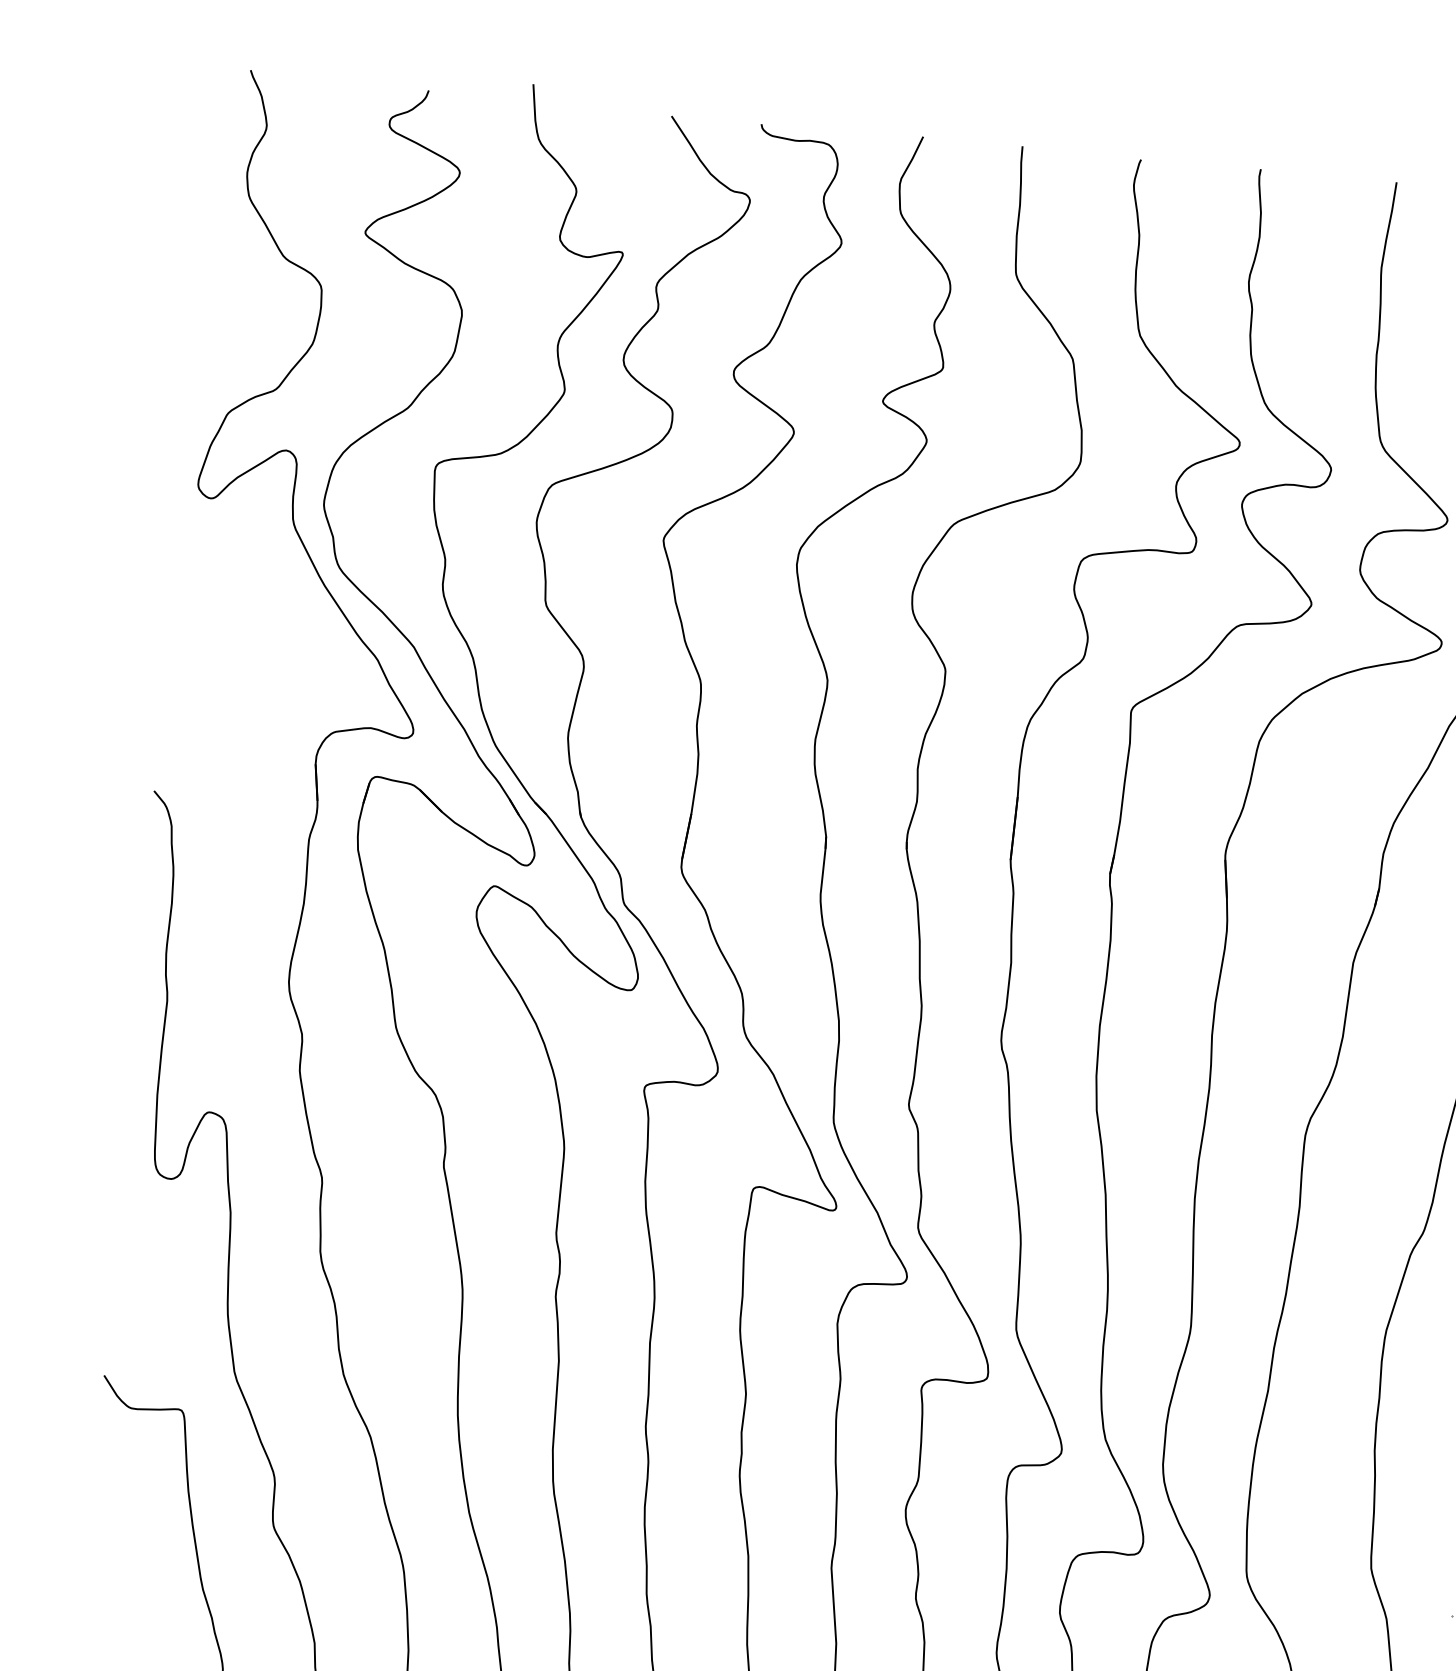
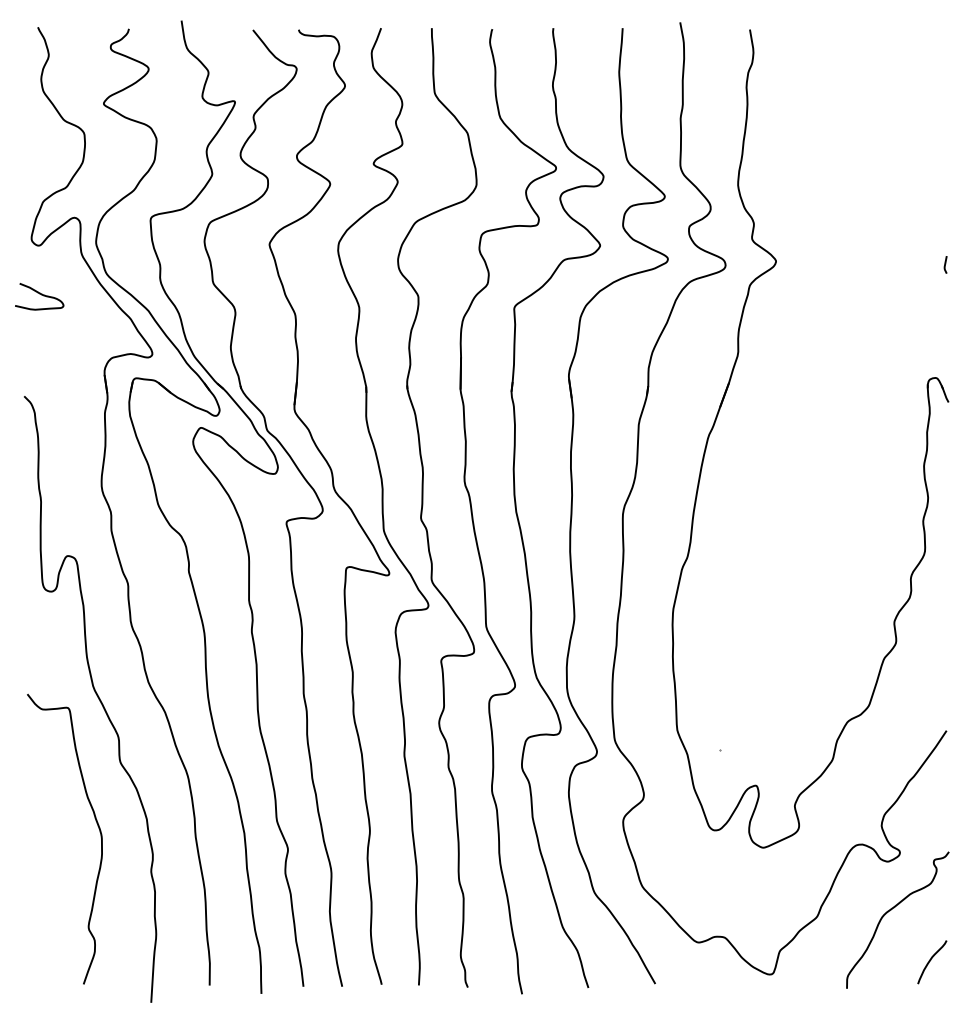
curve: (203, 594) -> (39, 294), added

